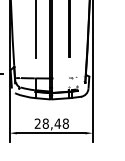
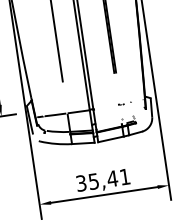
text: (51, 123) -> (102, 179), 28,48 -> 35,41

